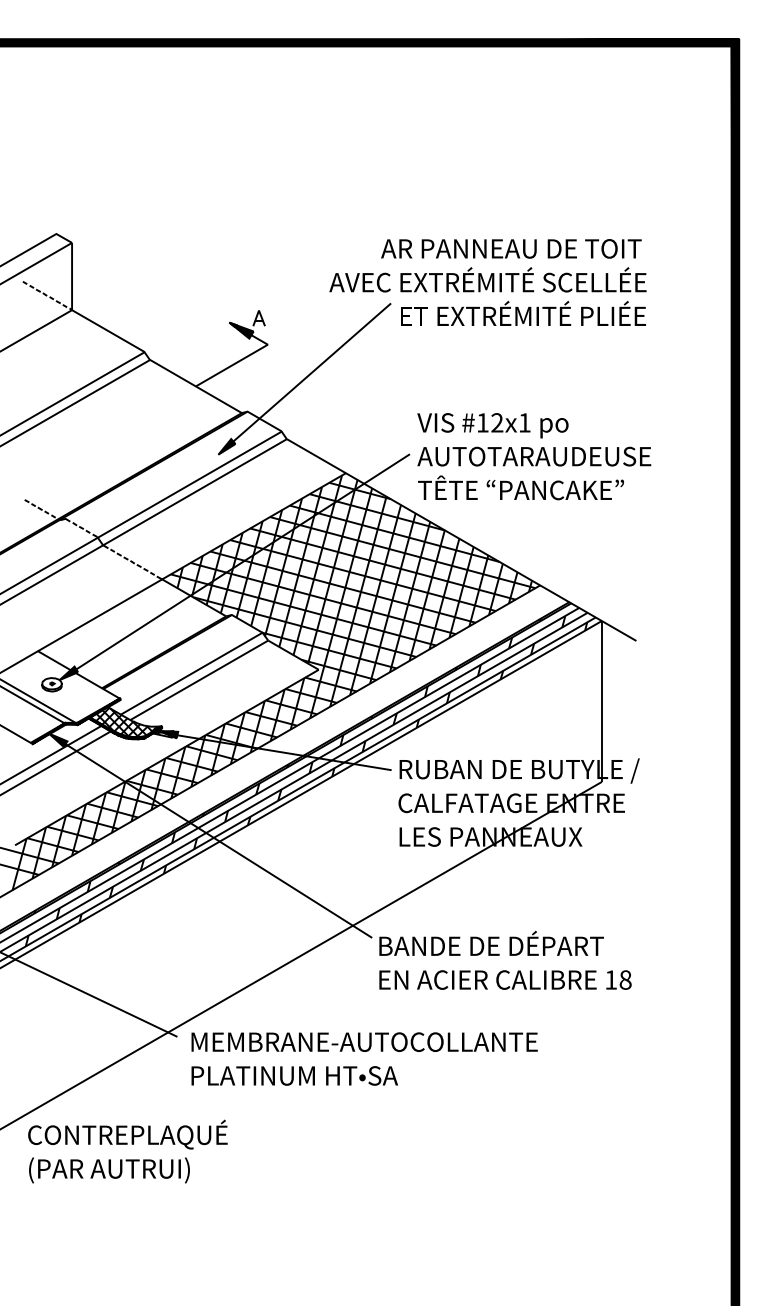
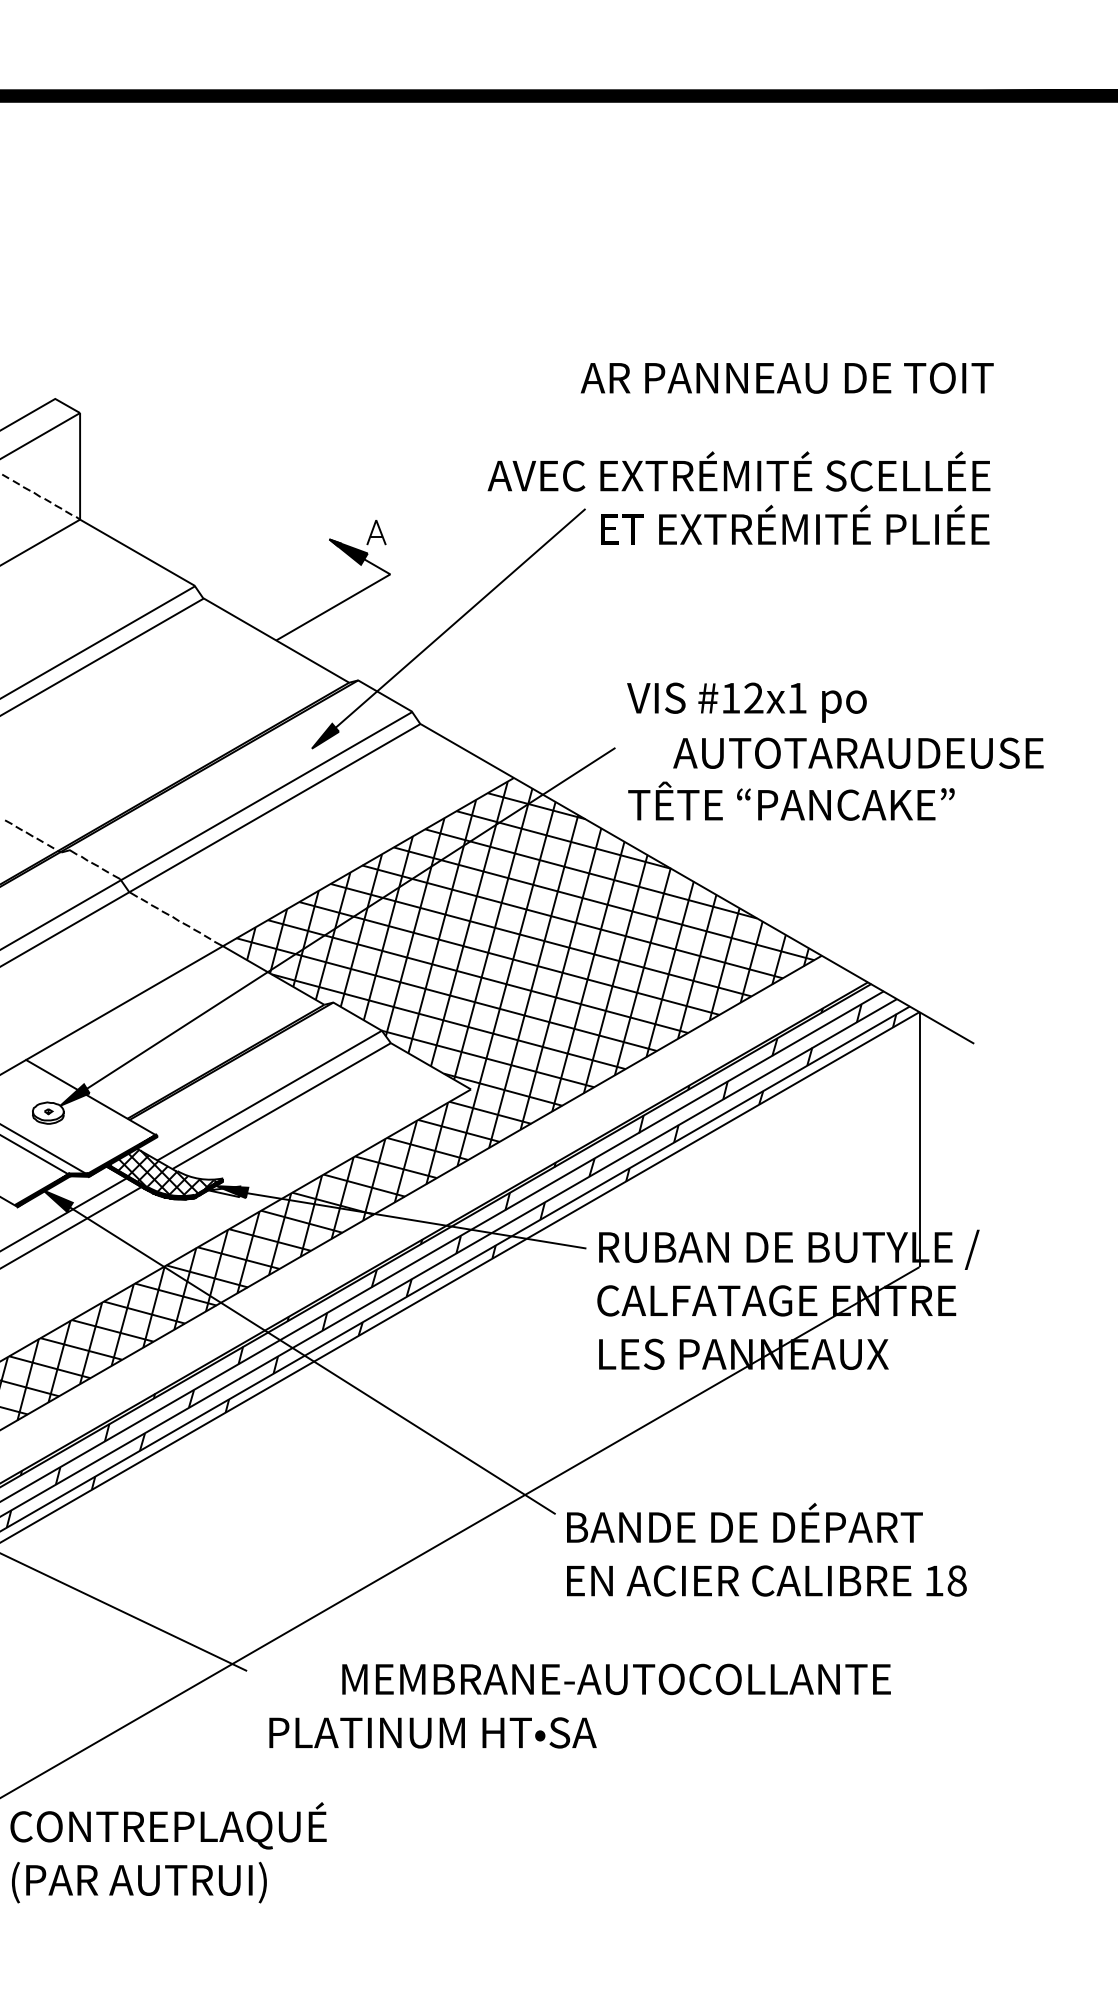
text: (511, 248) -> (787, 377), moved
text: (534, 456) -> (858, 753), moved
text: (364, 1041) -> (616, 1678), moved

